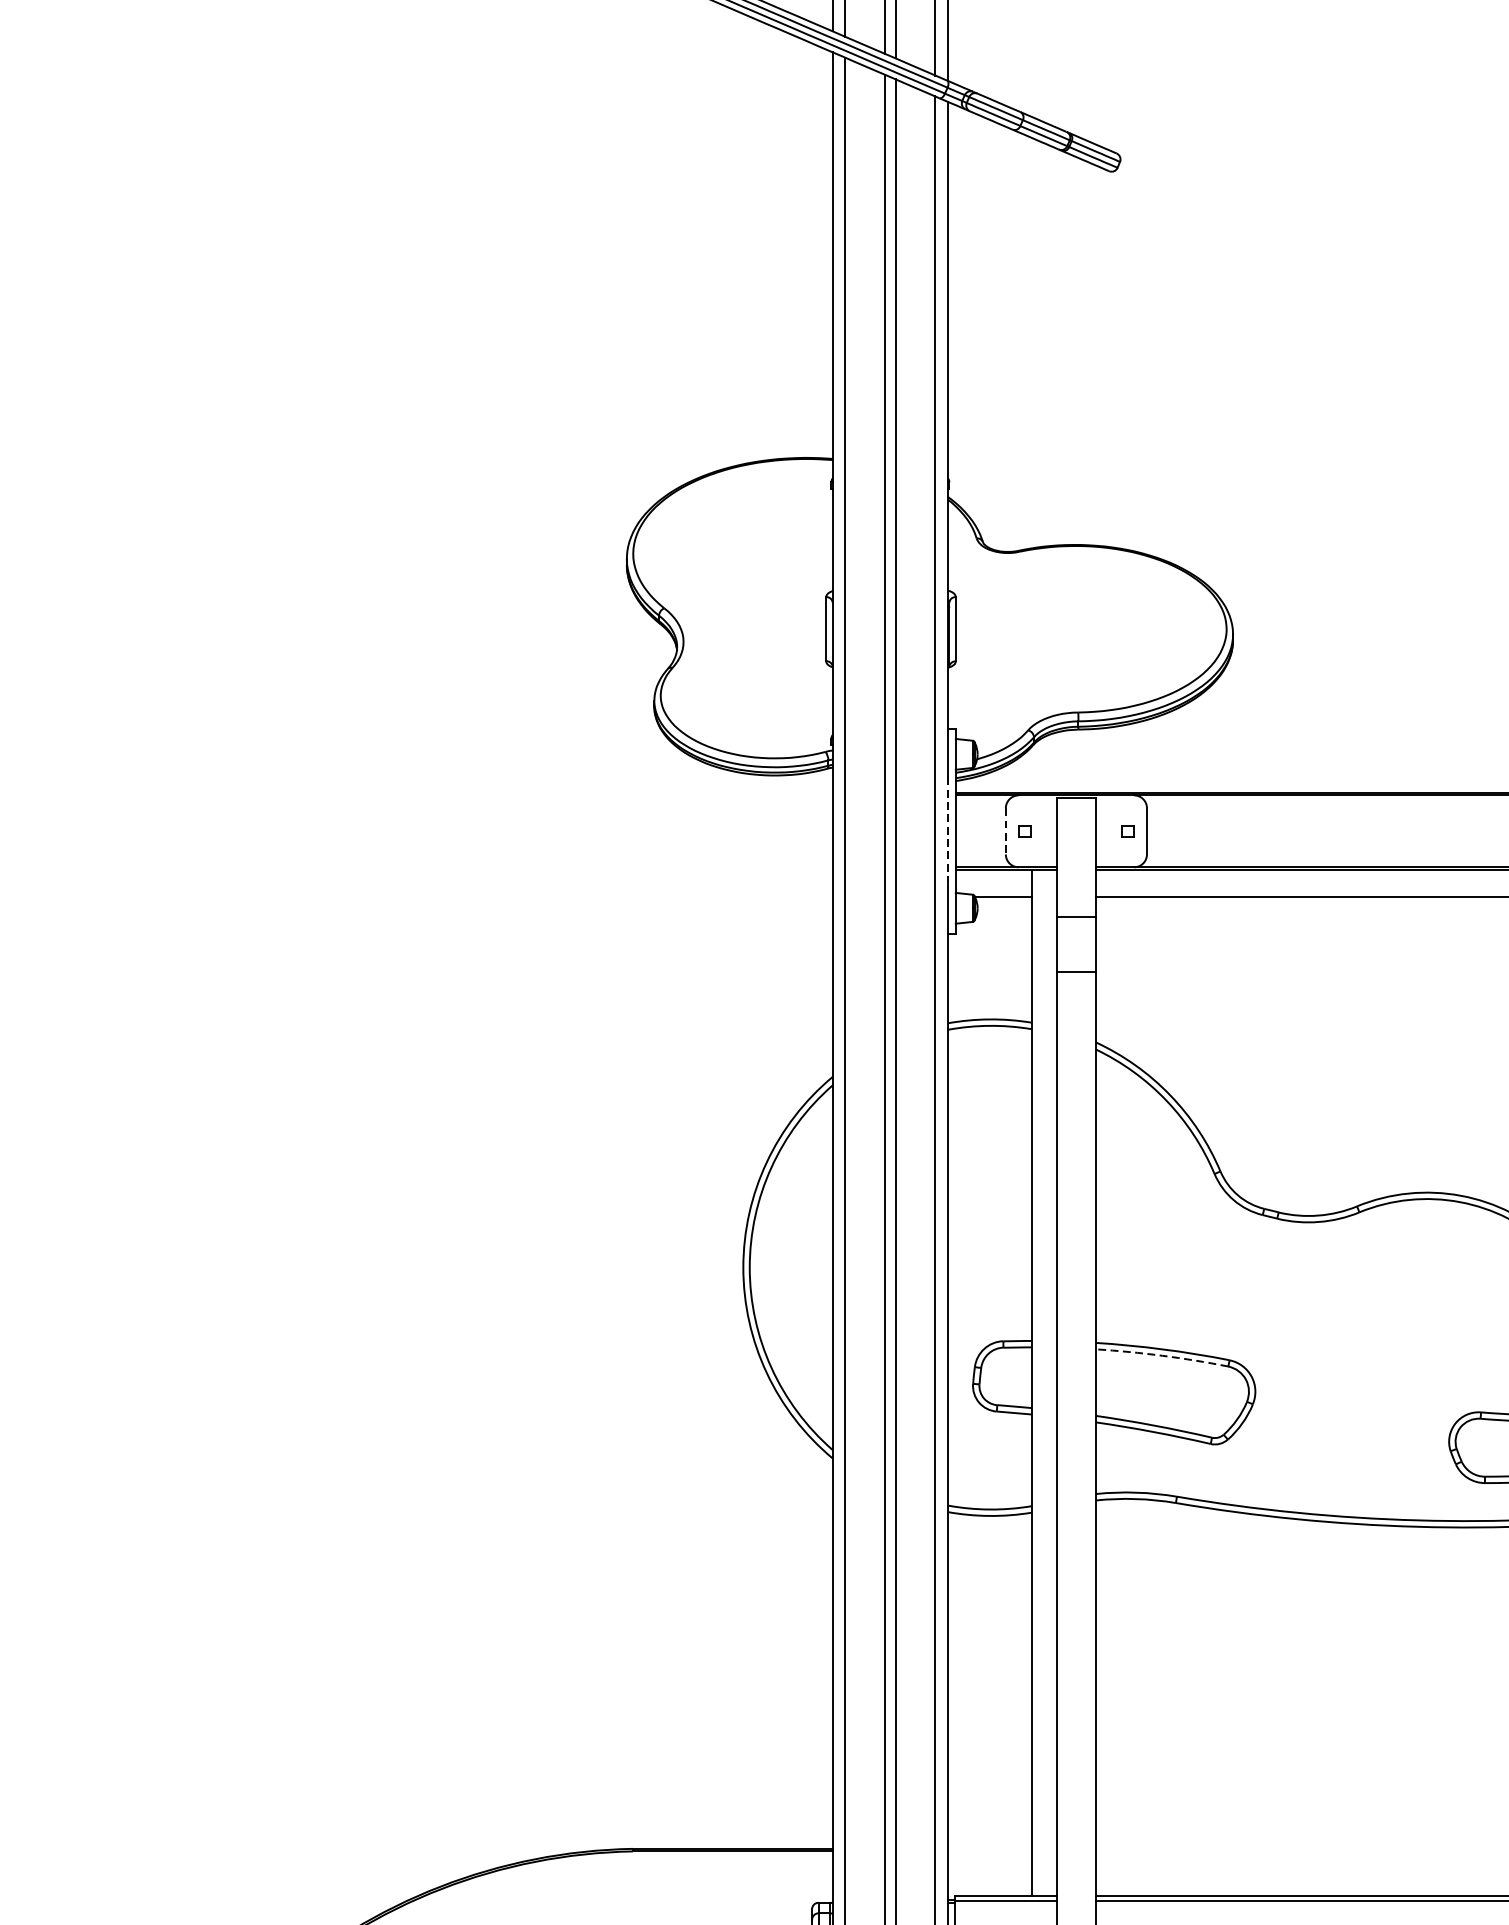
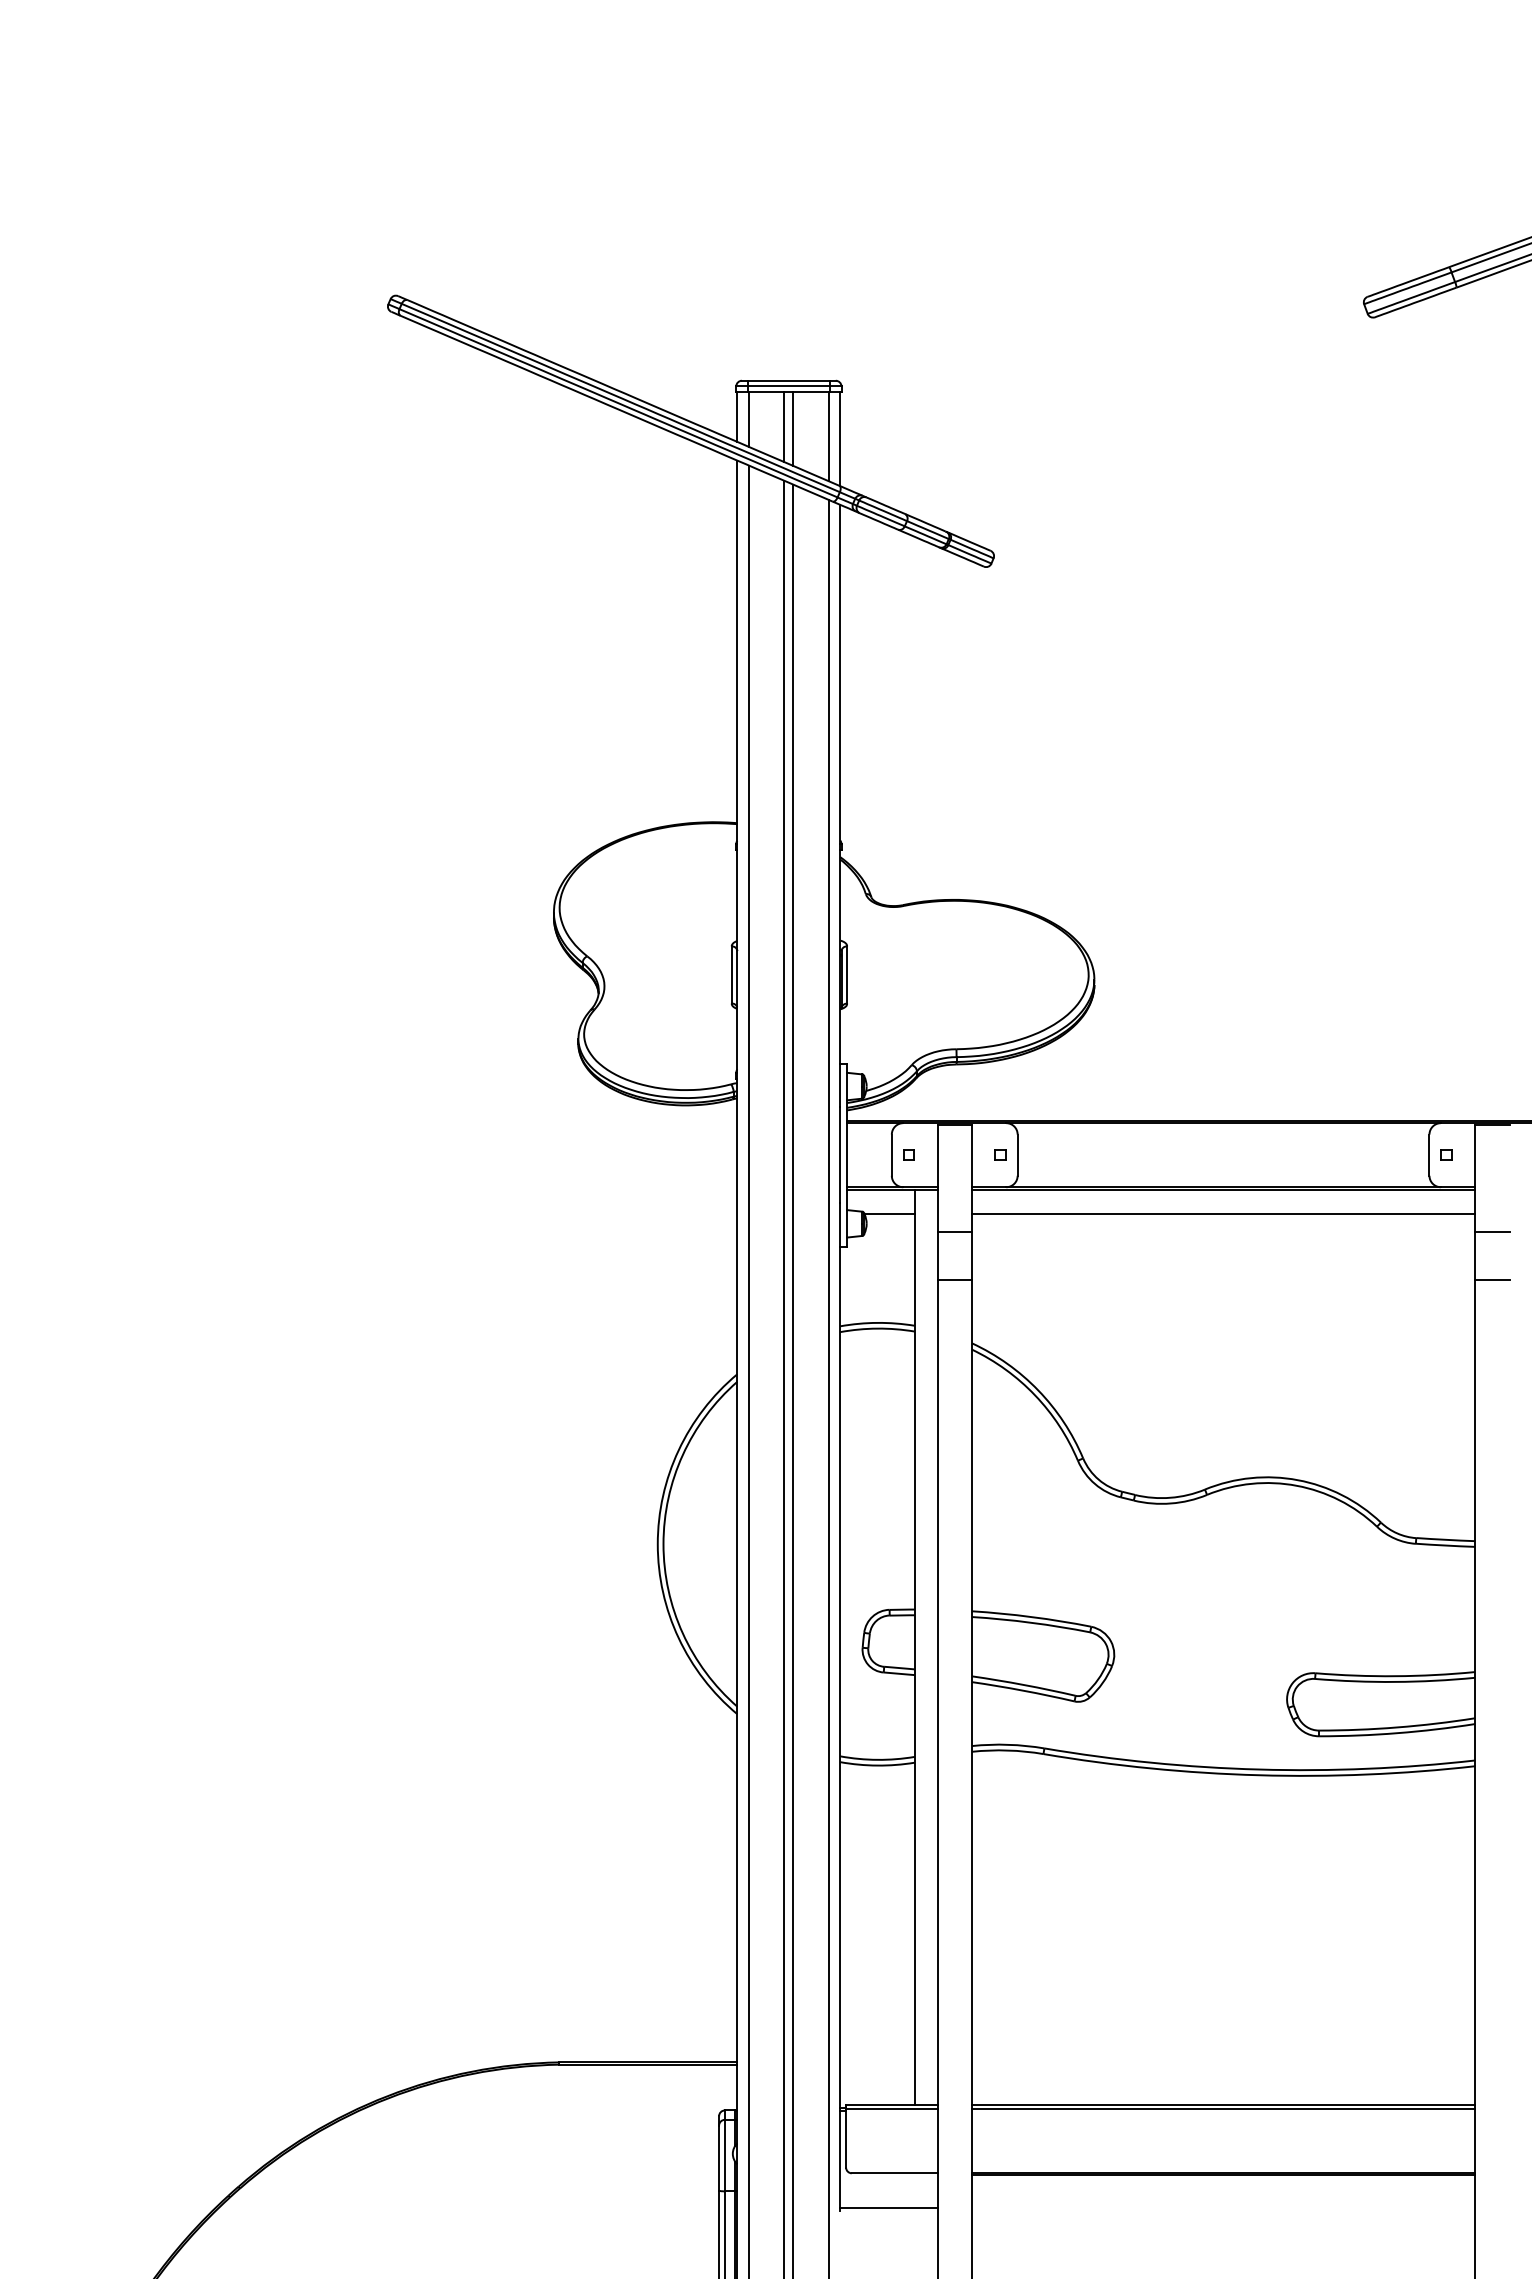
line: (948, 831) -> (840, 1155), dashed -> solid
line: (1005, 831) -> (891, 1155), dashed -> solid
arc: (1162, 1355) -> (1031, 1622), dashed -> solid

